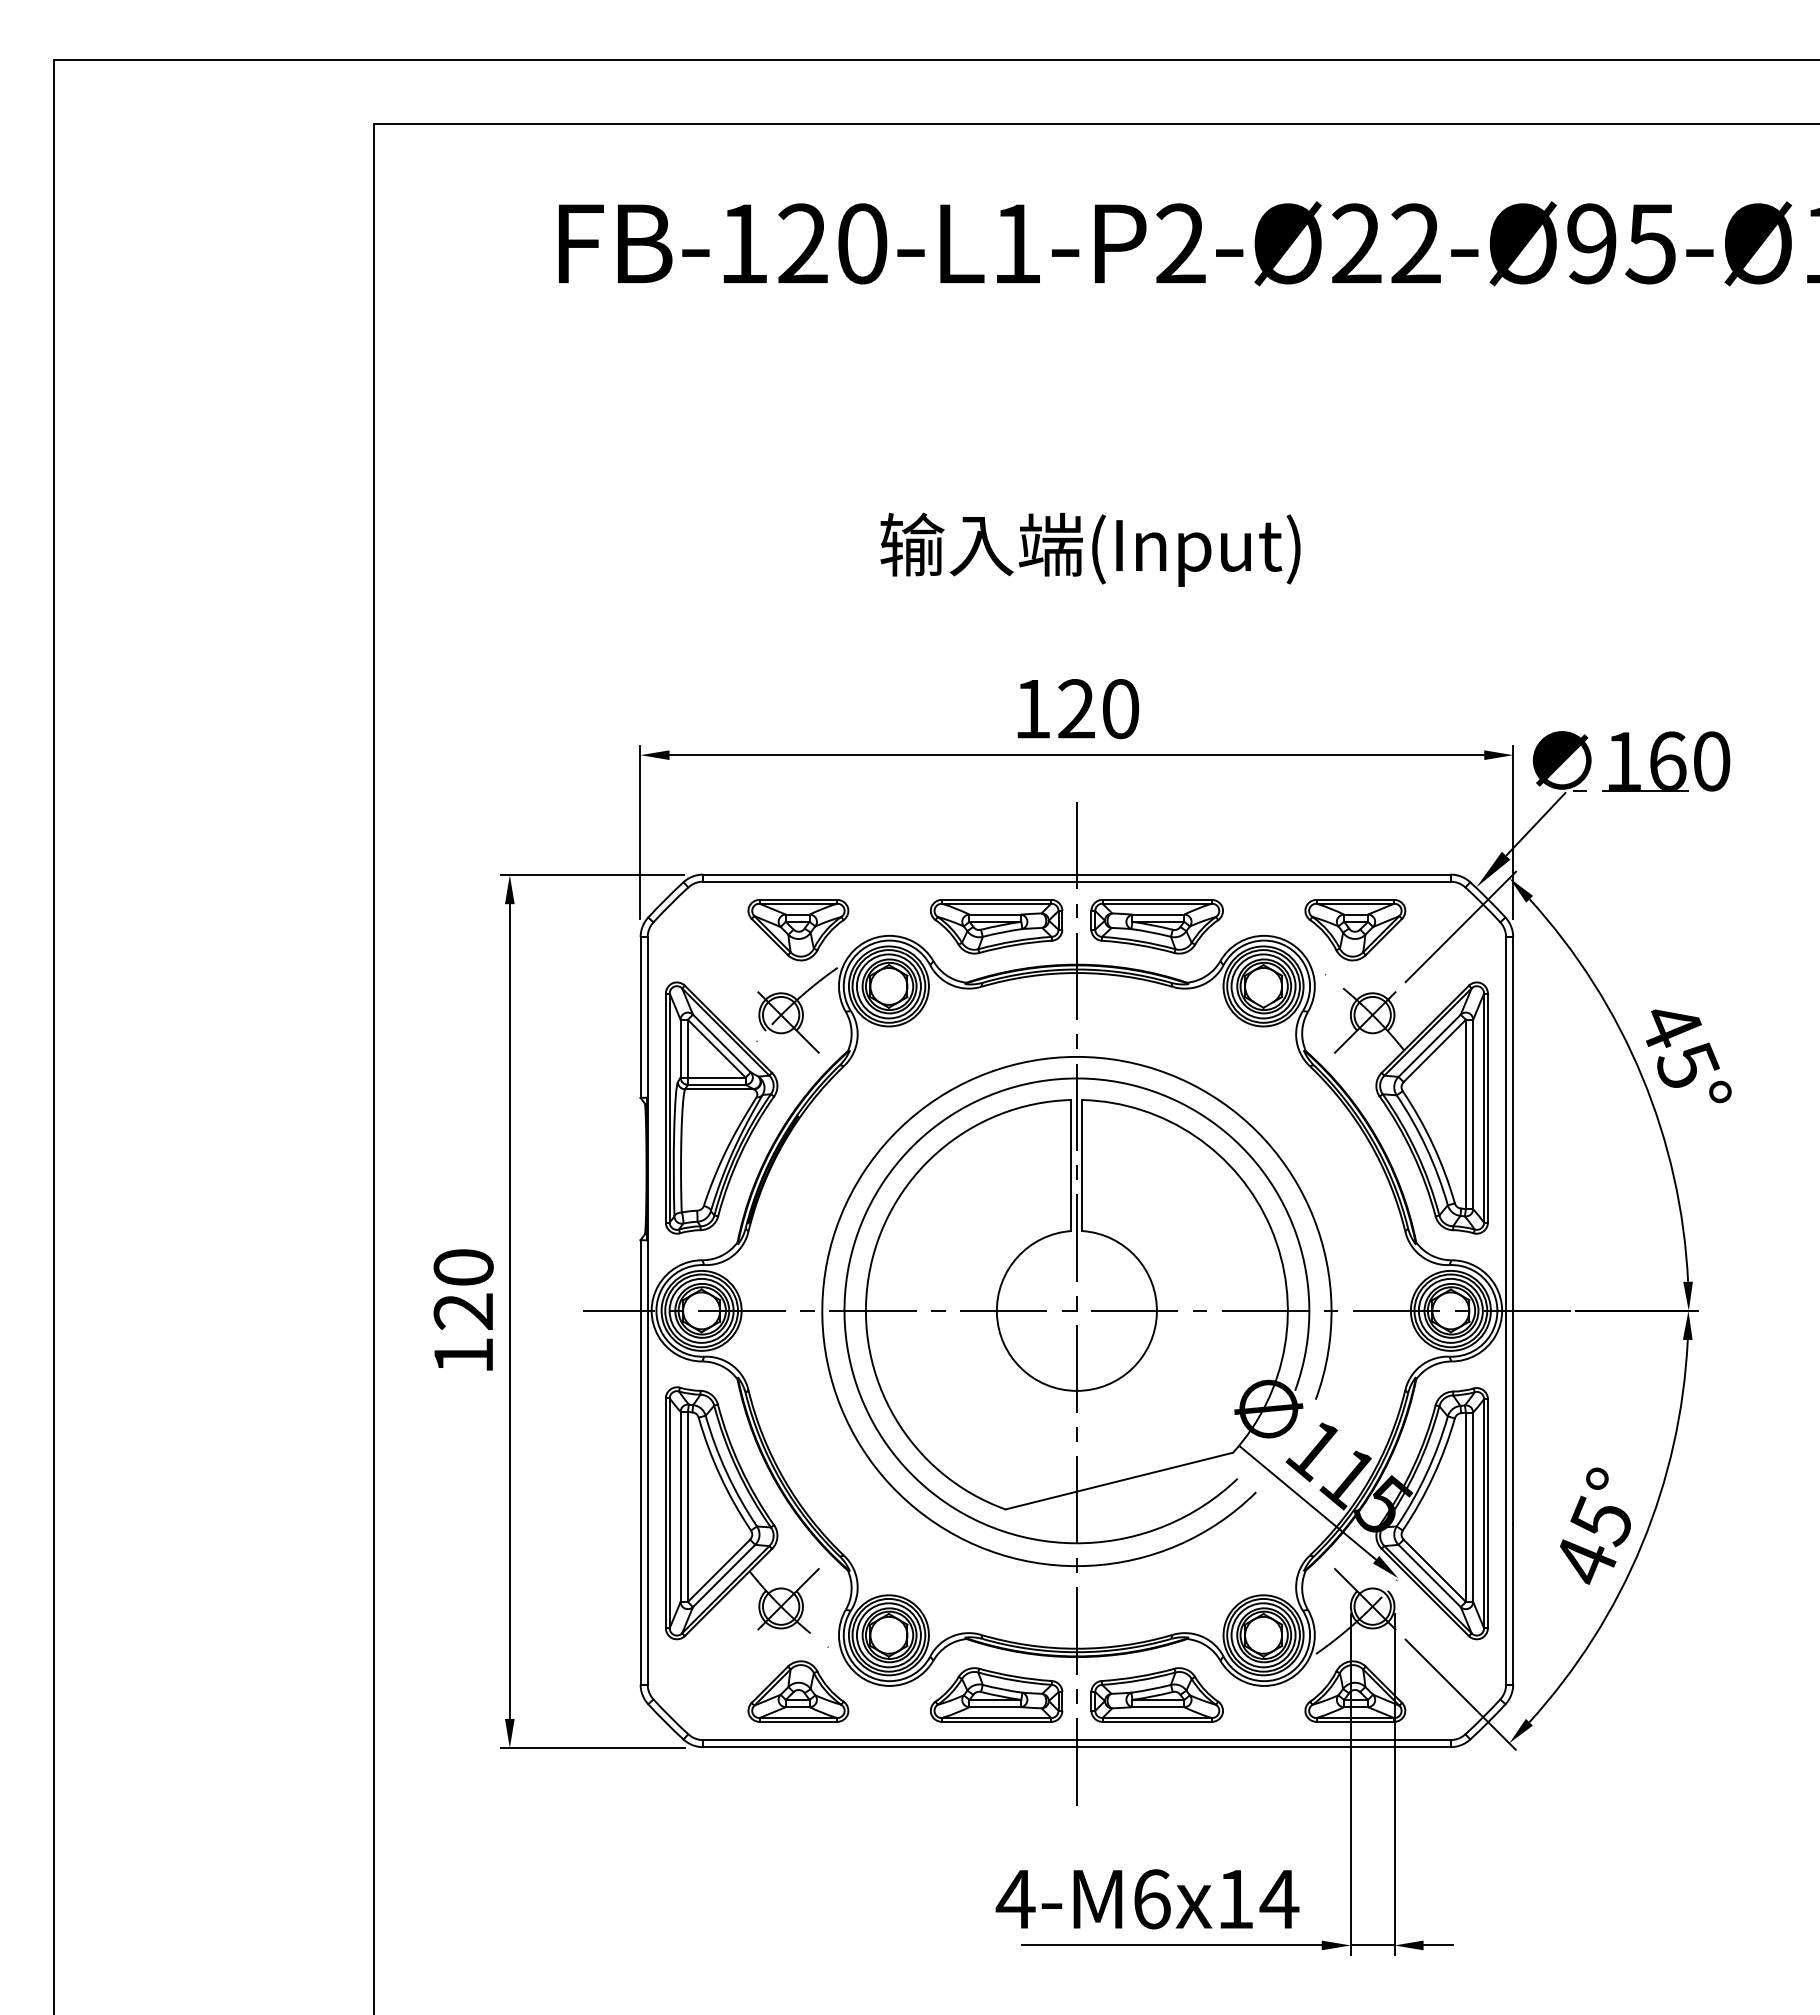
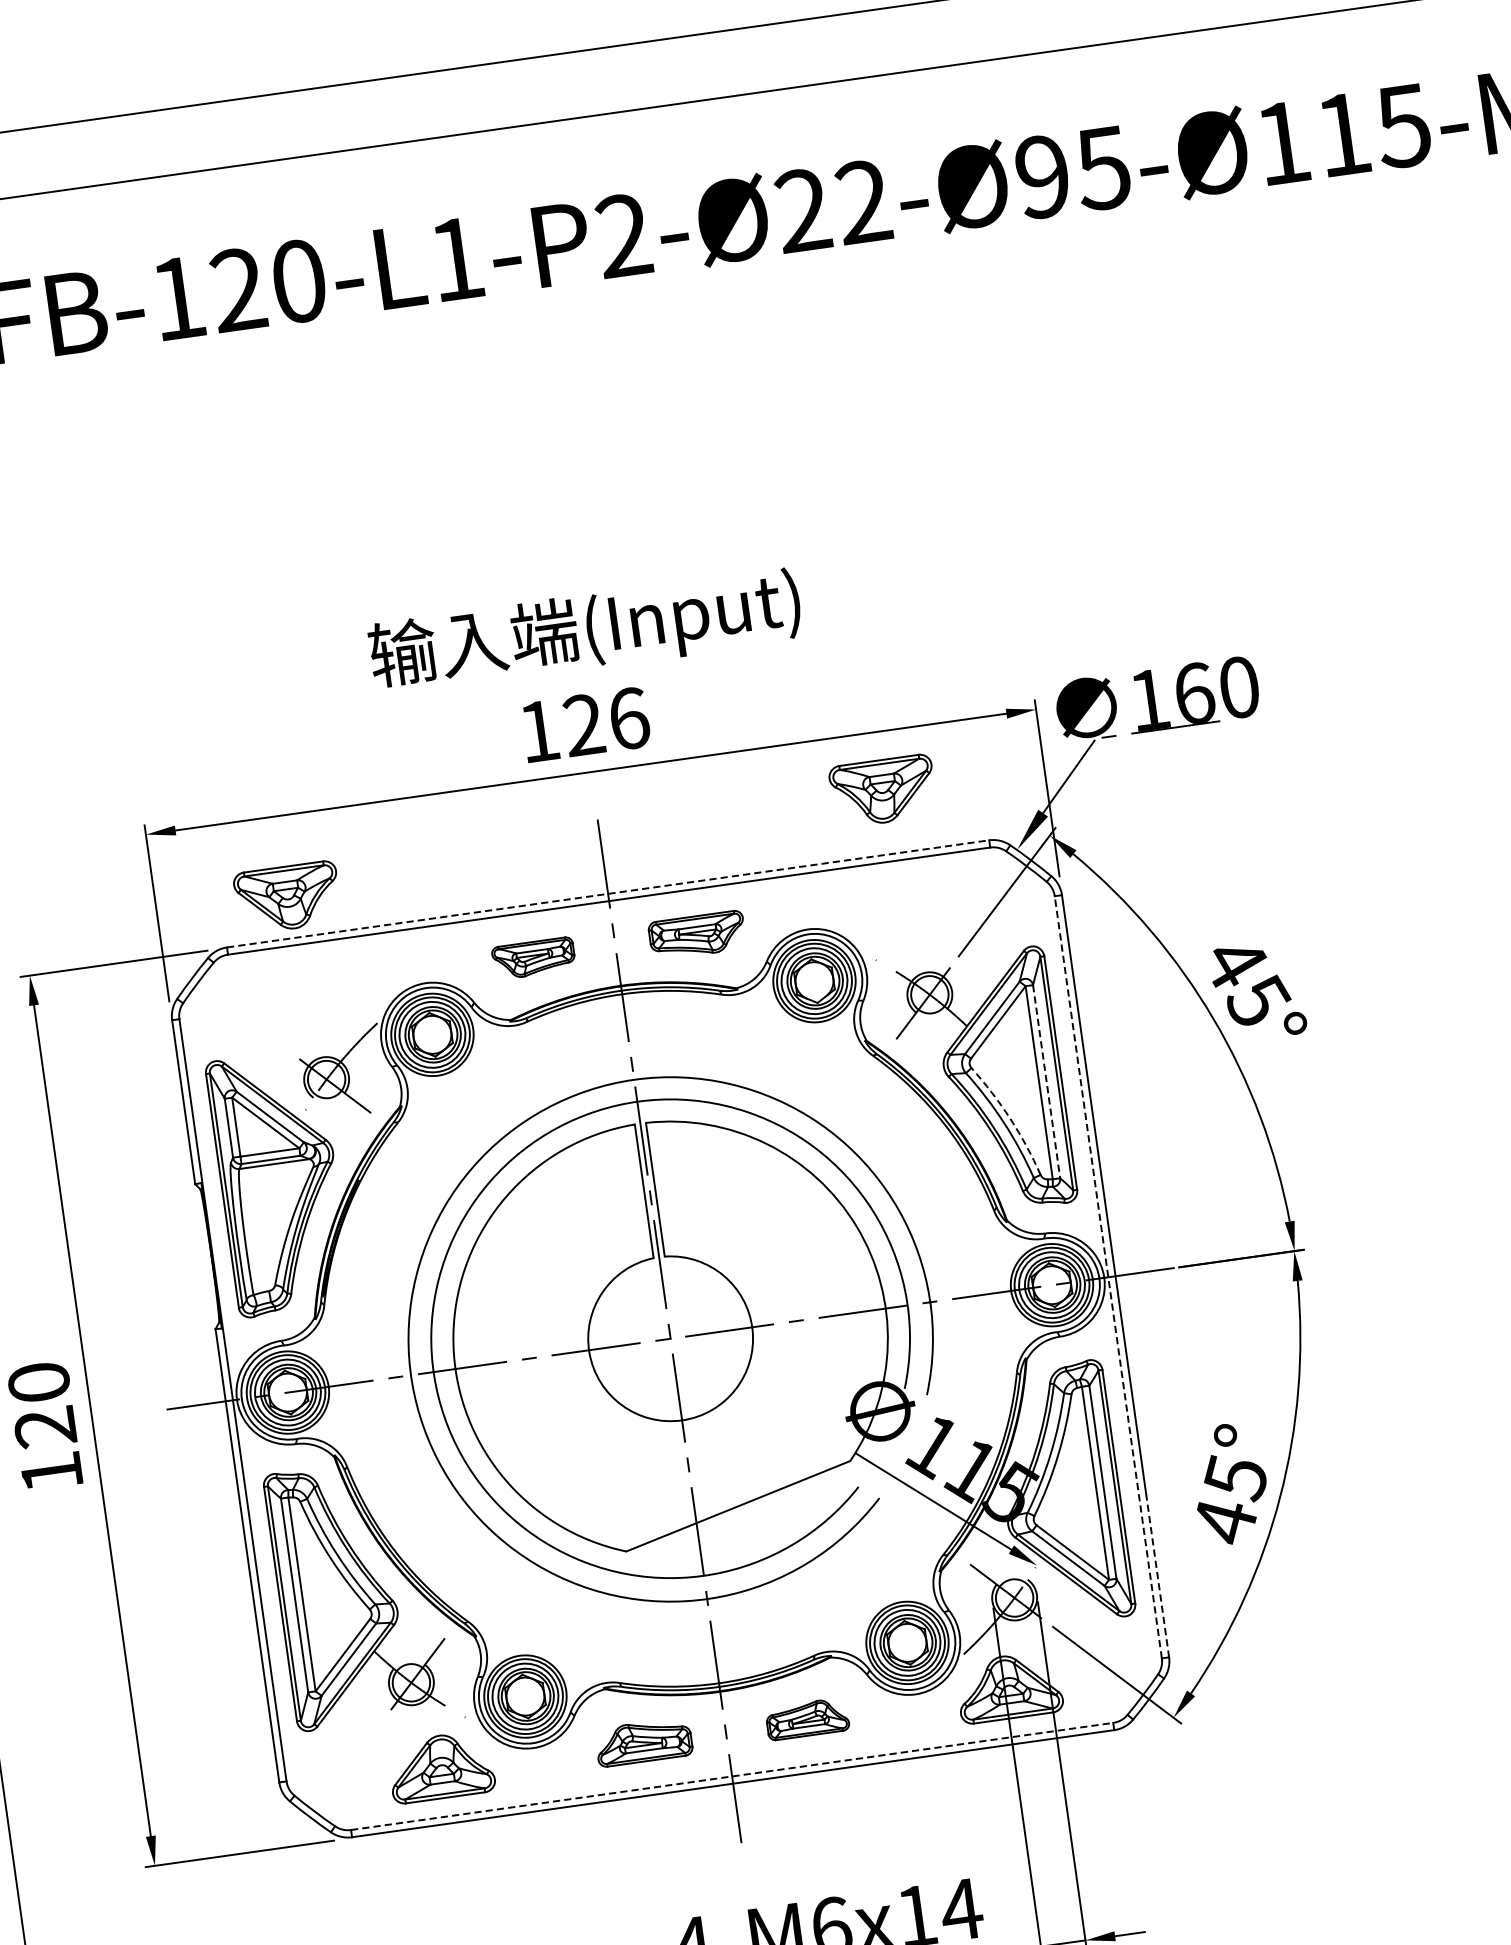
text: (1090, 549) -> (585, 631), moved
text: (1121, 709) -> (629, 719), 120 -> 126
line: (1076, 874) -> (607, 893), solid -> dashed
part: (996, 926) -> (533, 958), size x0.6
part: (1156, 926) -> (696, 935), size x0.7
part: (798, 930) -> (288, 898), moved
part: (1355, 930) -> (883, 791), moved
line: (1473, 1114) -> (1046, 1081), solid -> dashed
arc: (1433, 1145) -> (1010, 1119), solid -> dashed
line: (1506, 1310) -> (1108, 1276), solid -> dashed
line: (1513, 1604) -> (1157, 1575), solid -> dashed
part: (996, 1694) -> (643, 1741), size x0.7
part: (1156, 1694) -> (806, 1718), size x0.6
line: (1076, 1740) -> (731, 1776), solid -> dashed

